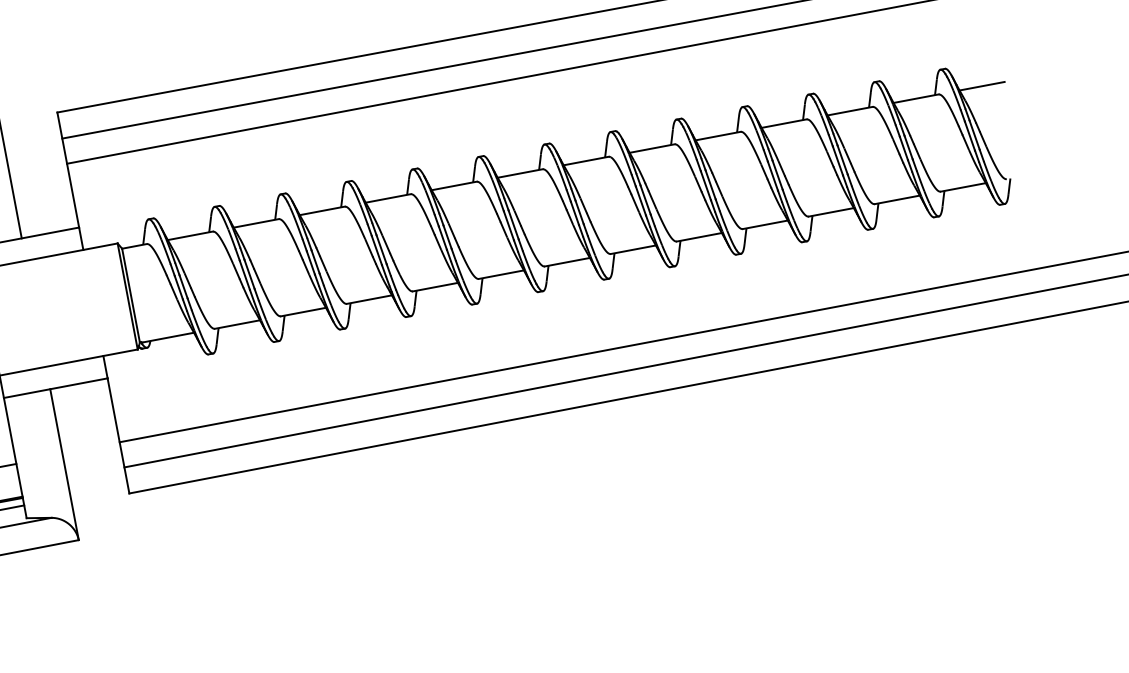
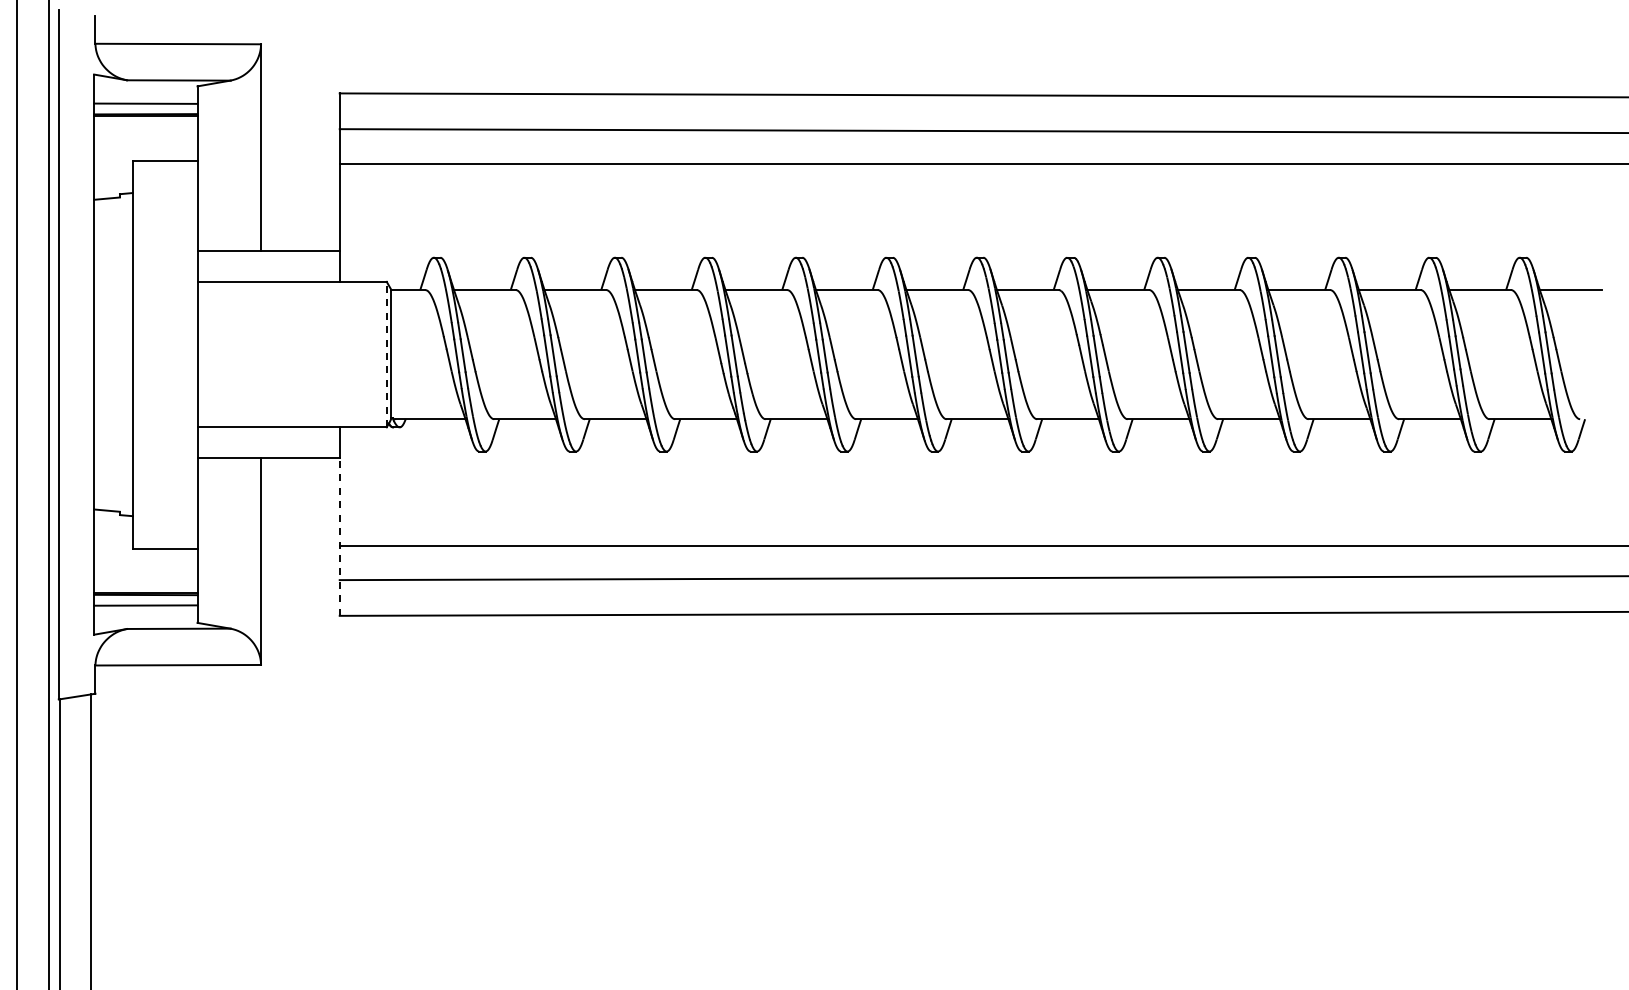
line: (127, 296) -> (386, 354), solid -> dashed
line: (118, 435) -> (339, 536), solid -> dashed

